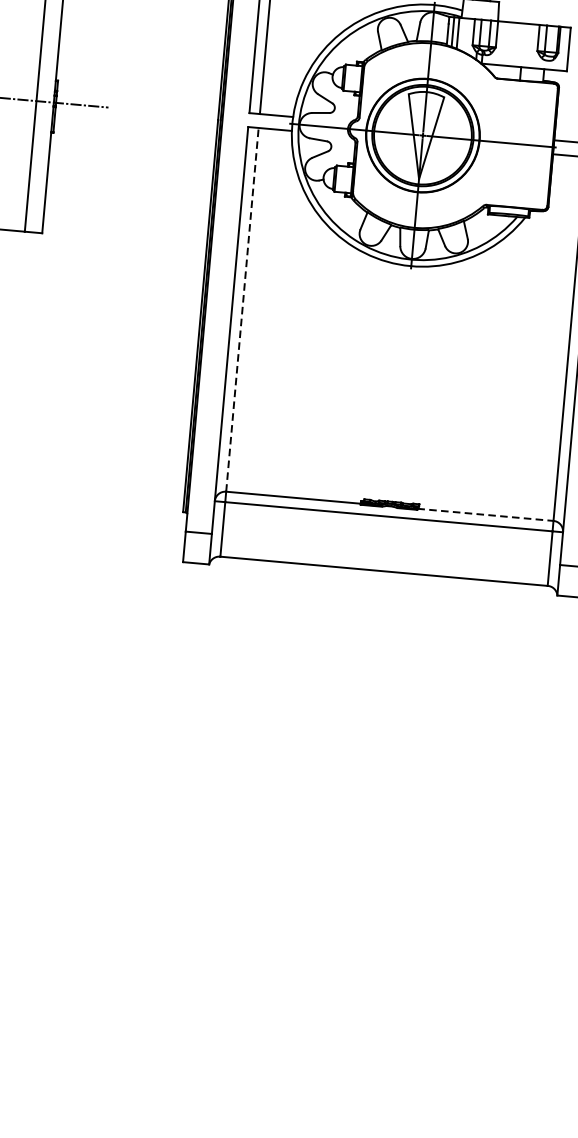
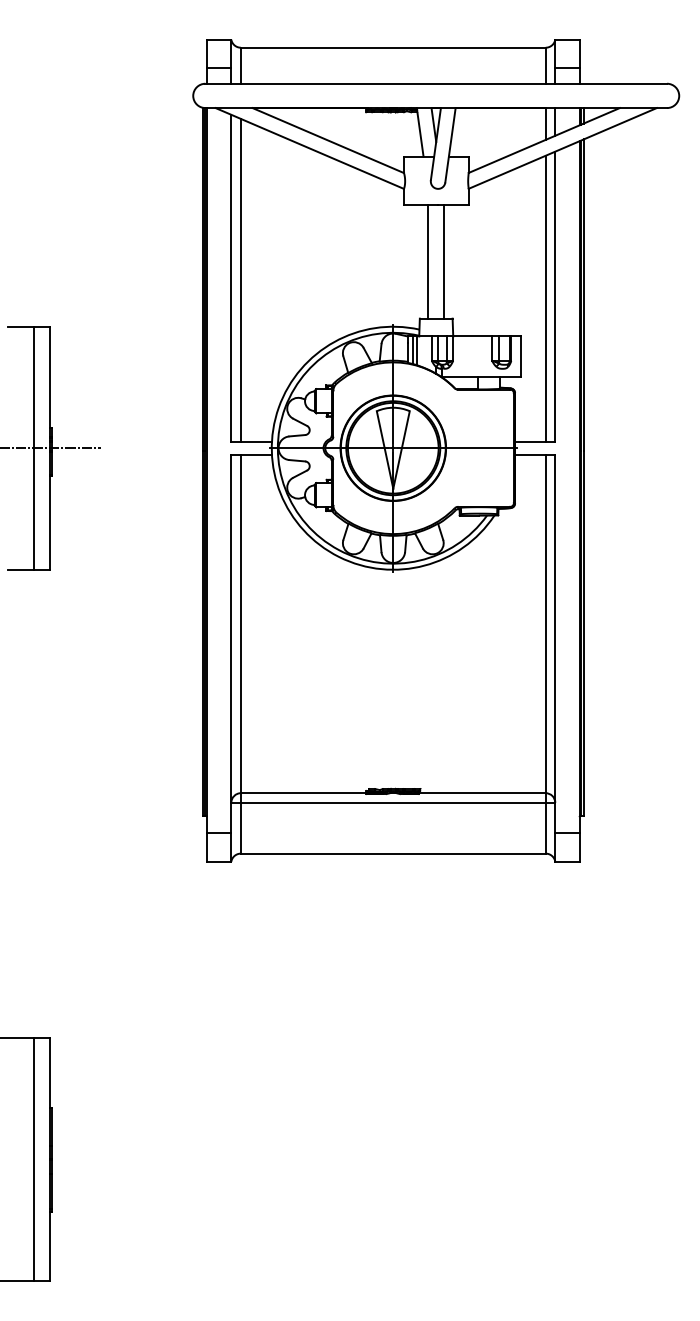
line: (242, 309) -> (241, 623), dashed -> solid
line: (485, 515) -> (482, 793), dashed -> solid

